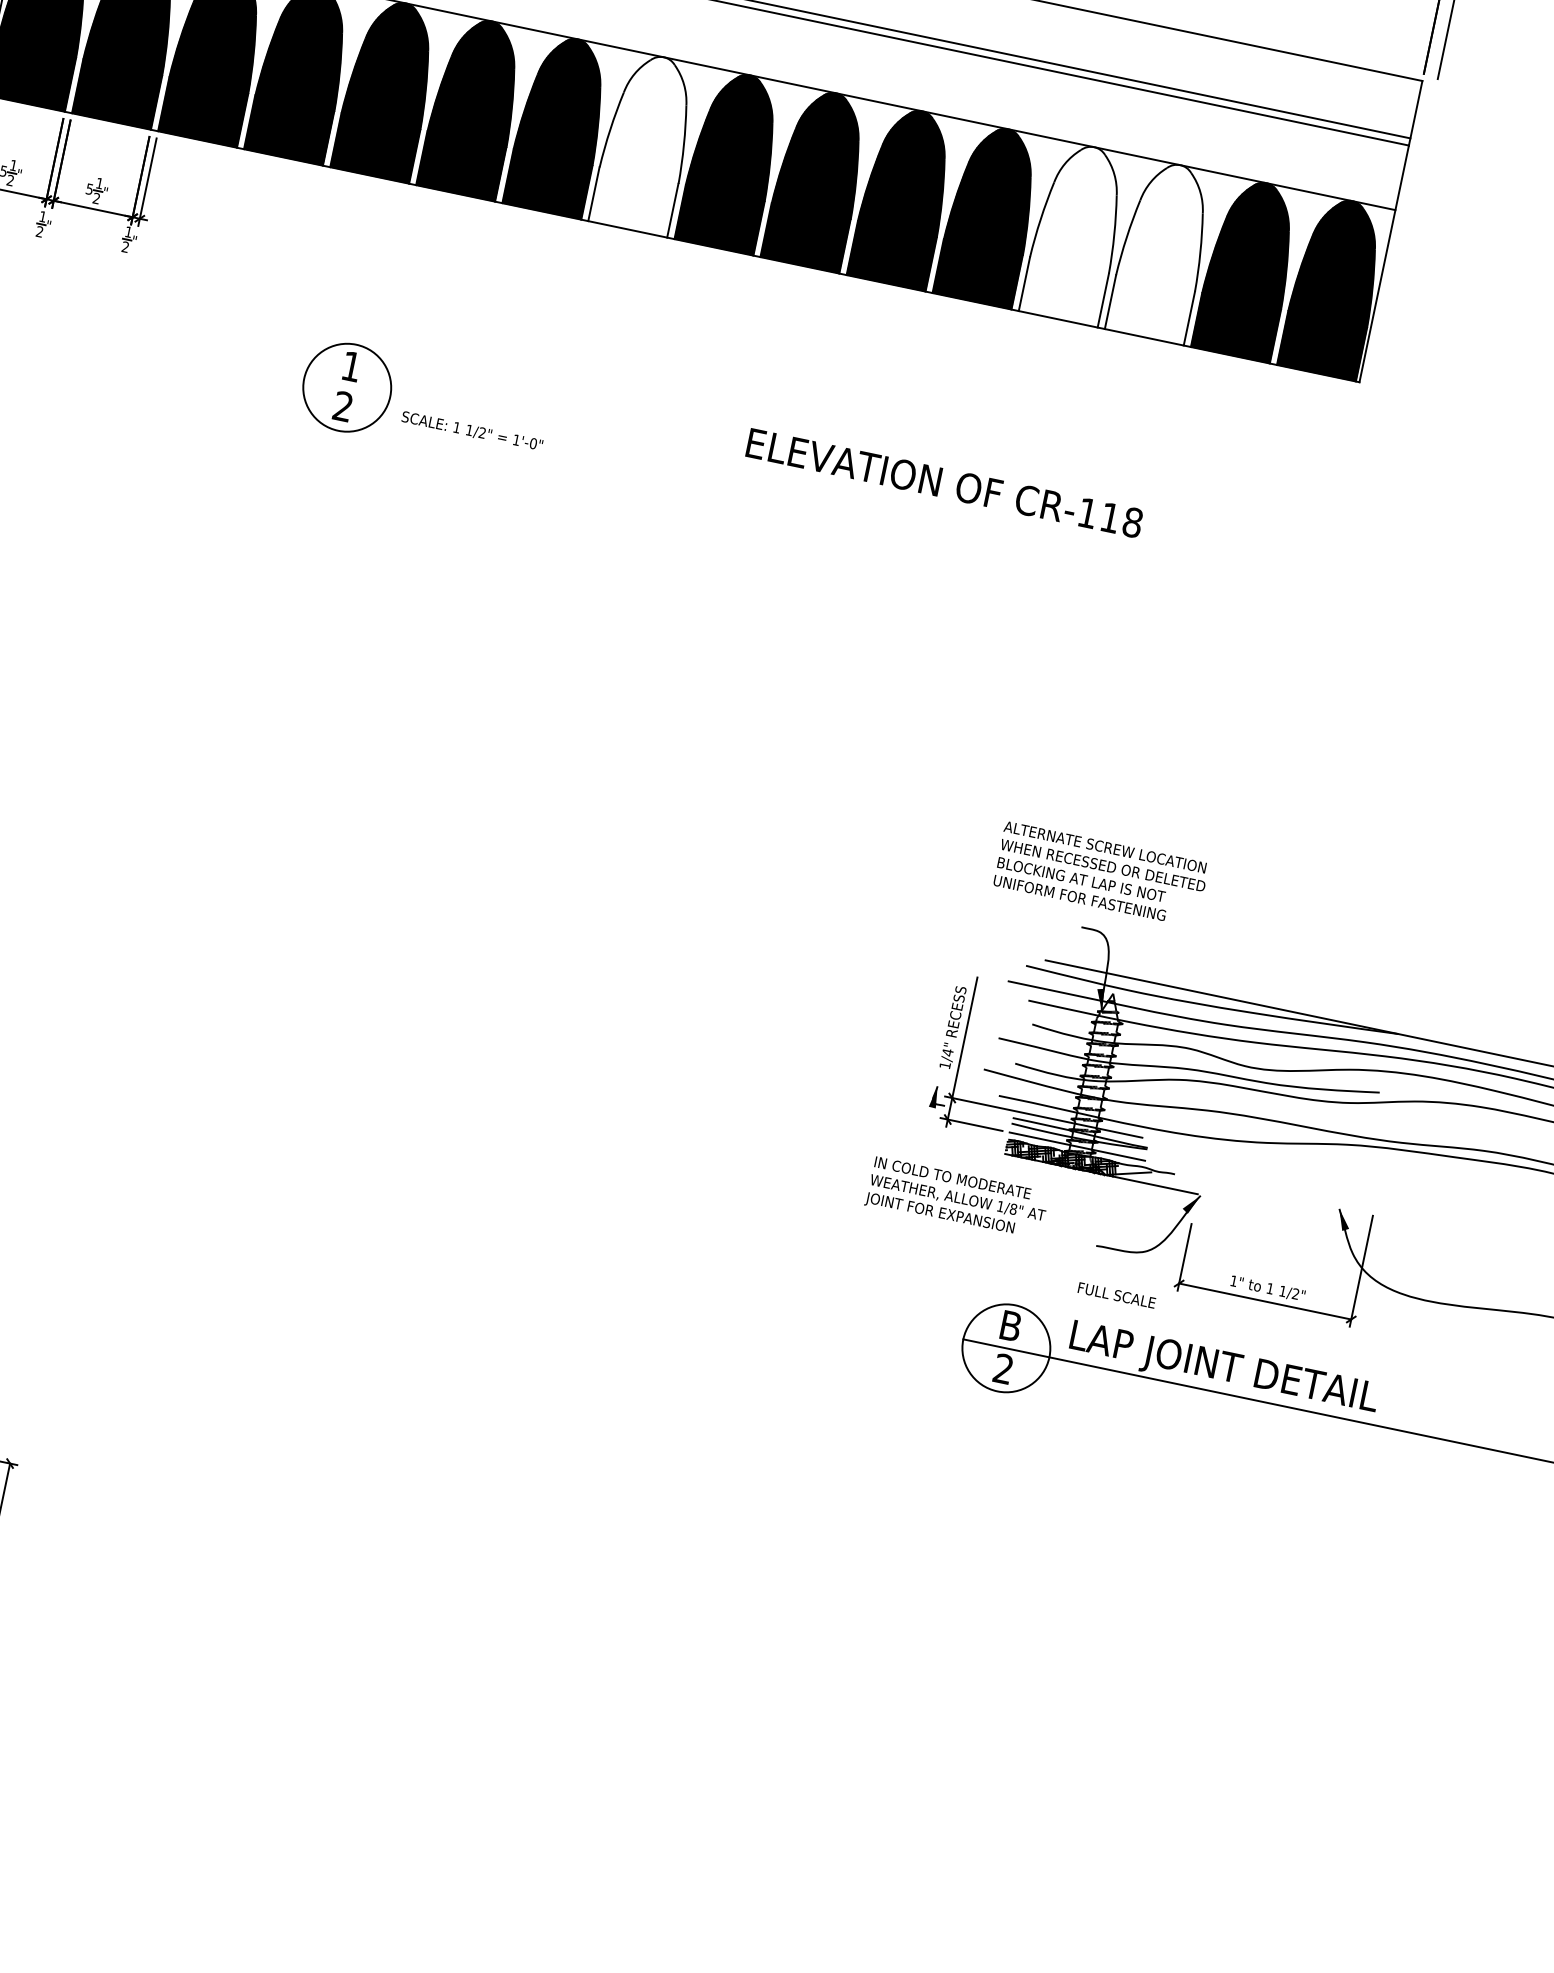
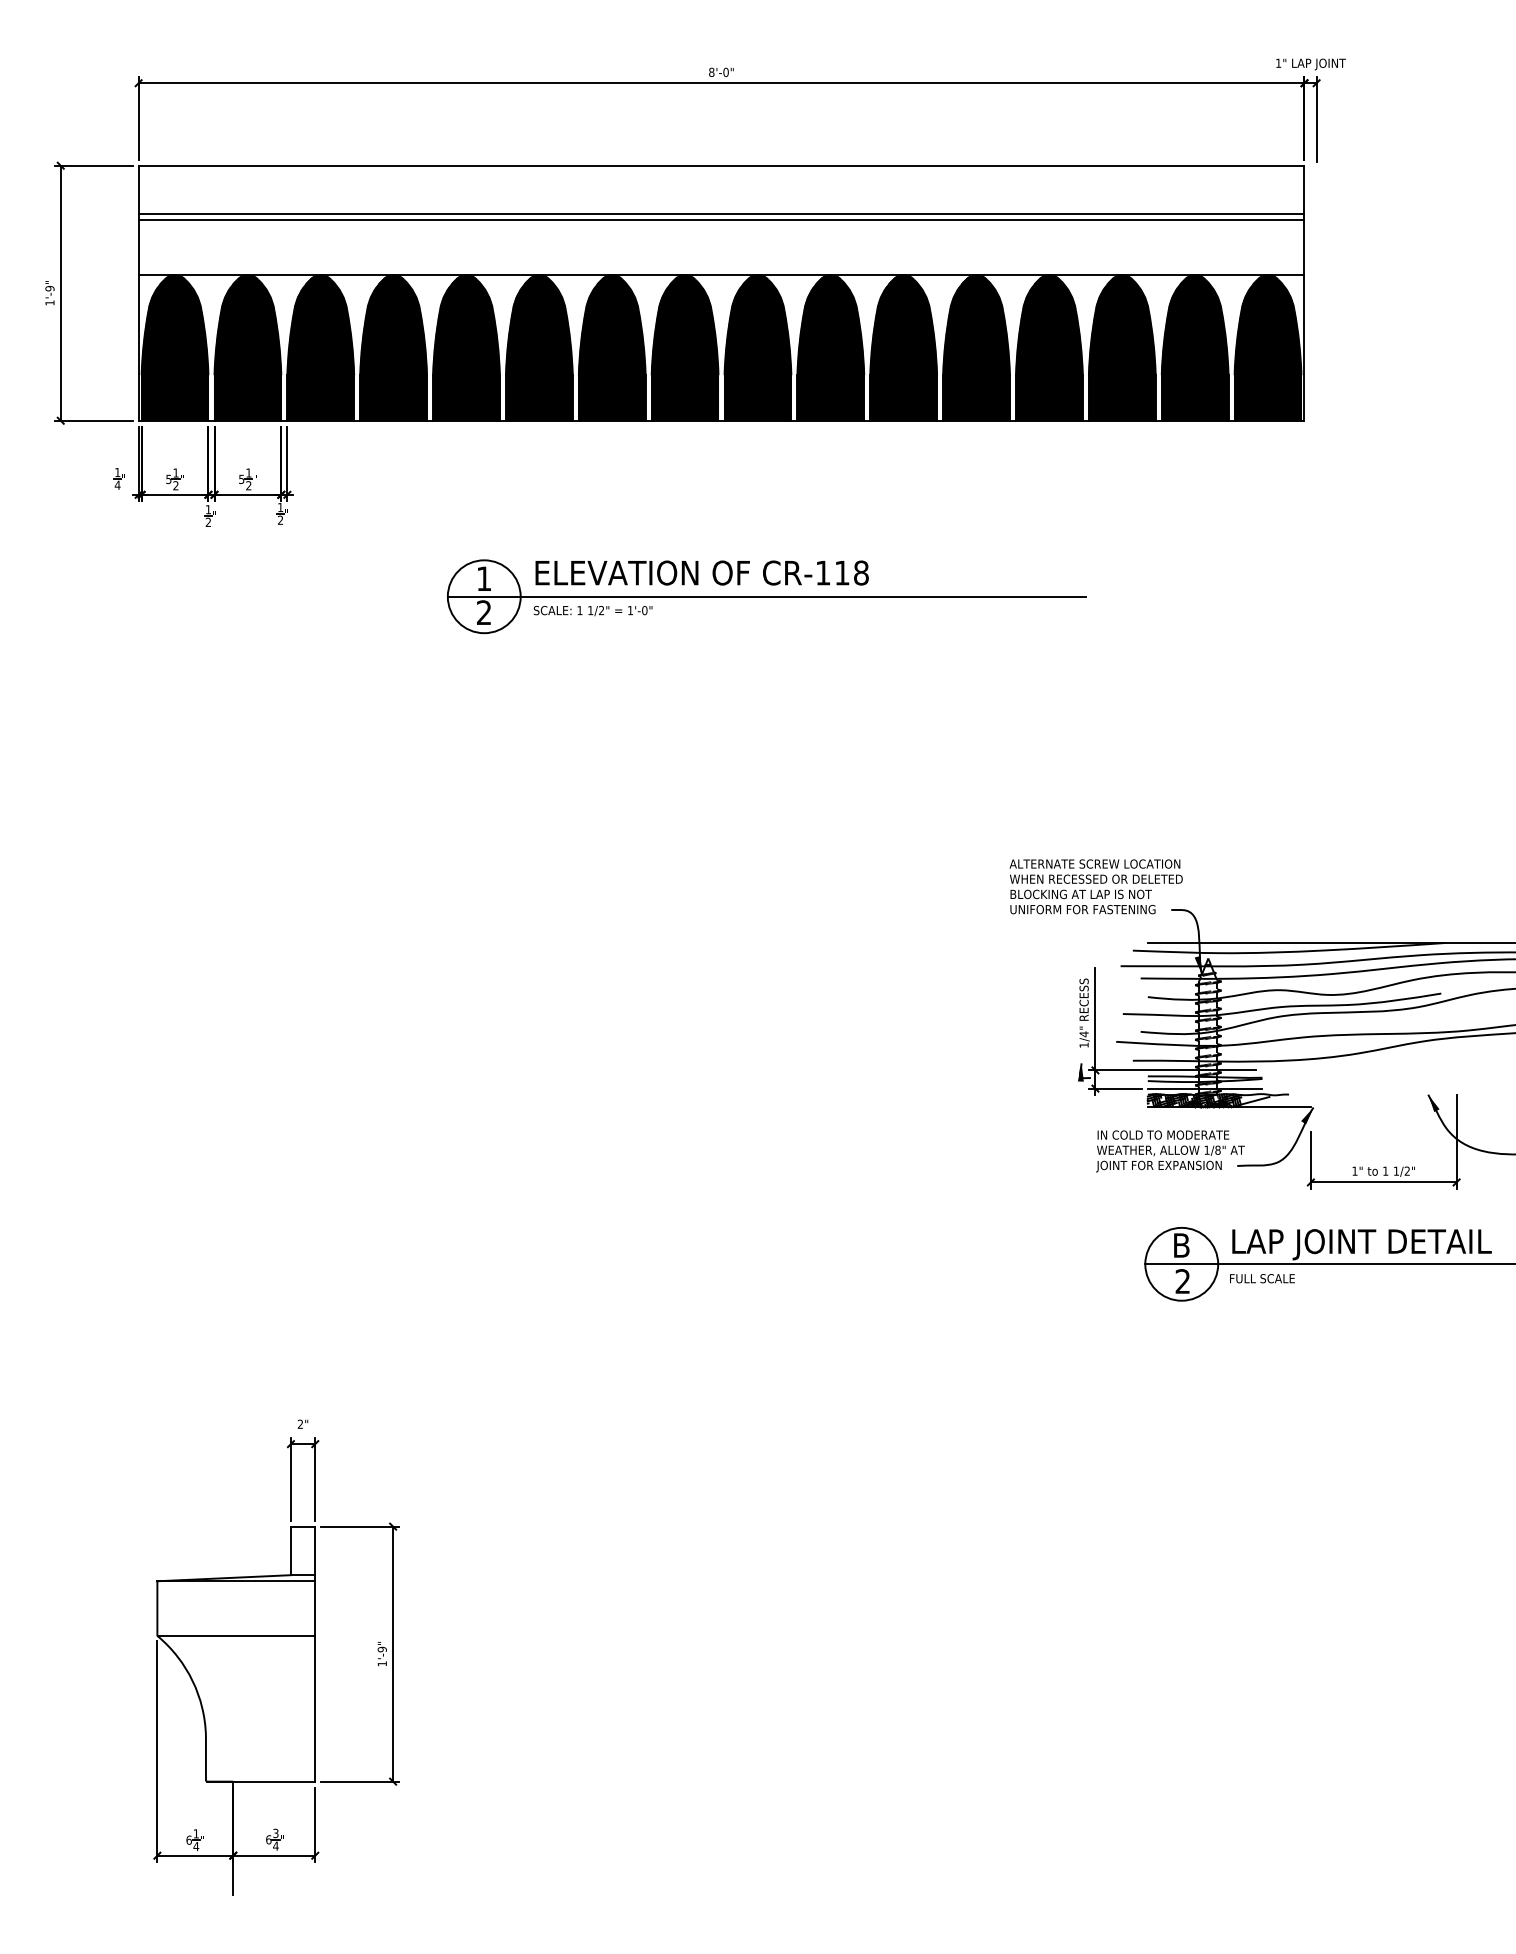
hatch: (645, 142) -> (684, 347), added
hatch: (1076, 232) -> (1049, 347), added
hatch: (1161, 250) -> (1121, 347), added
line: (680, 457) -> (766, 596), added
text: (944, 482) -> (701, 572), moved
text: (1100, 873) -> (1095, 886), moved
text: (957, 1199) -> (1170, 1151), moved
text: (1117, 1295) -> (1262, 1278), moved

